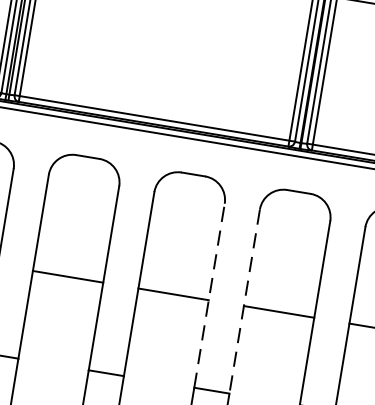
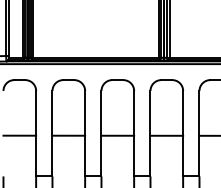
line: (210, 295) -> (134, 133), dashed -> solid
line: (244, 301) -> (150, 133), dashed -> solid

